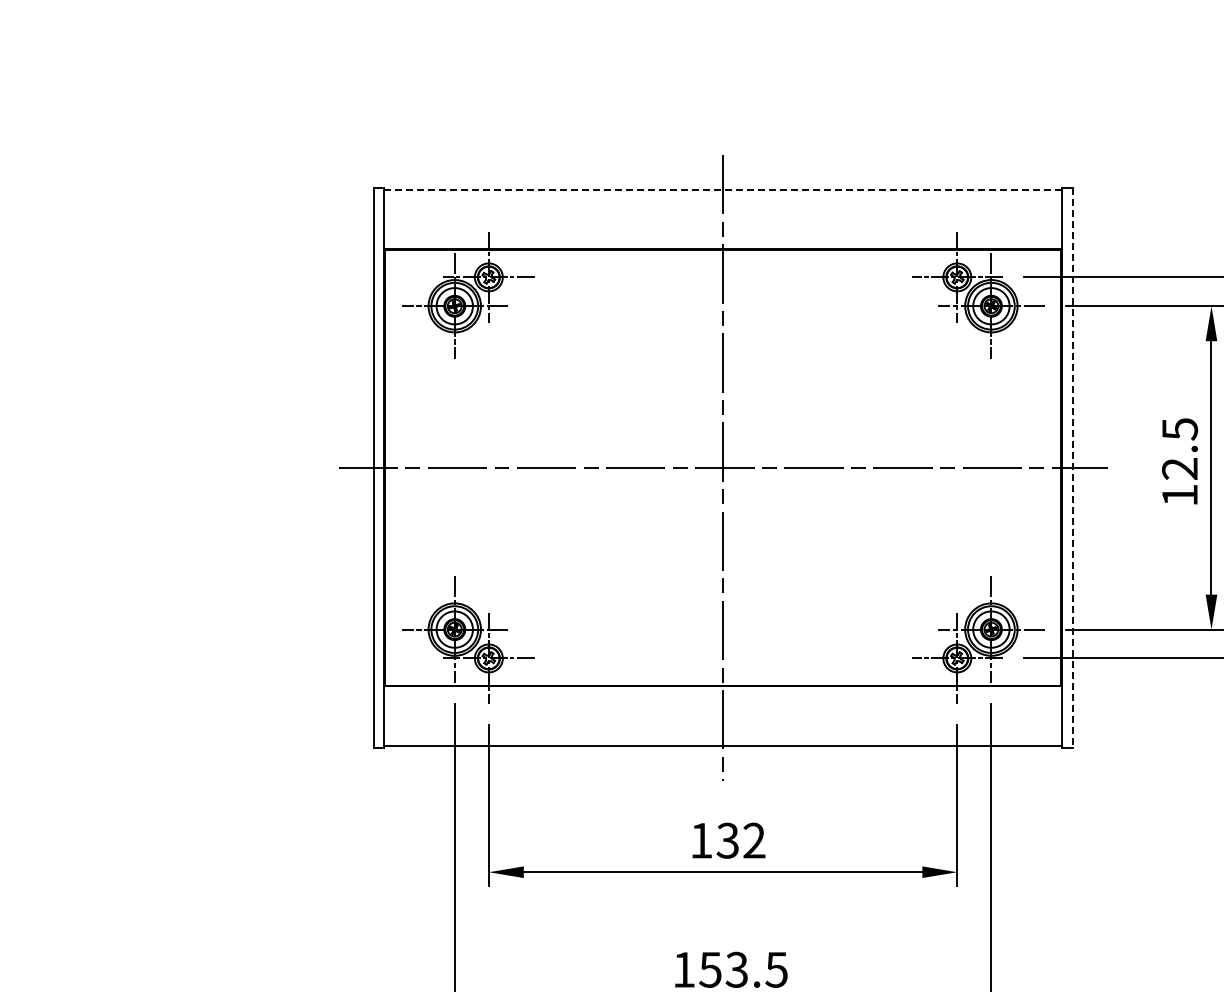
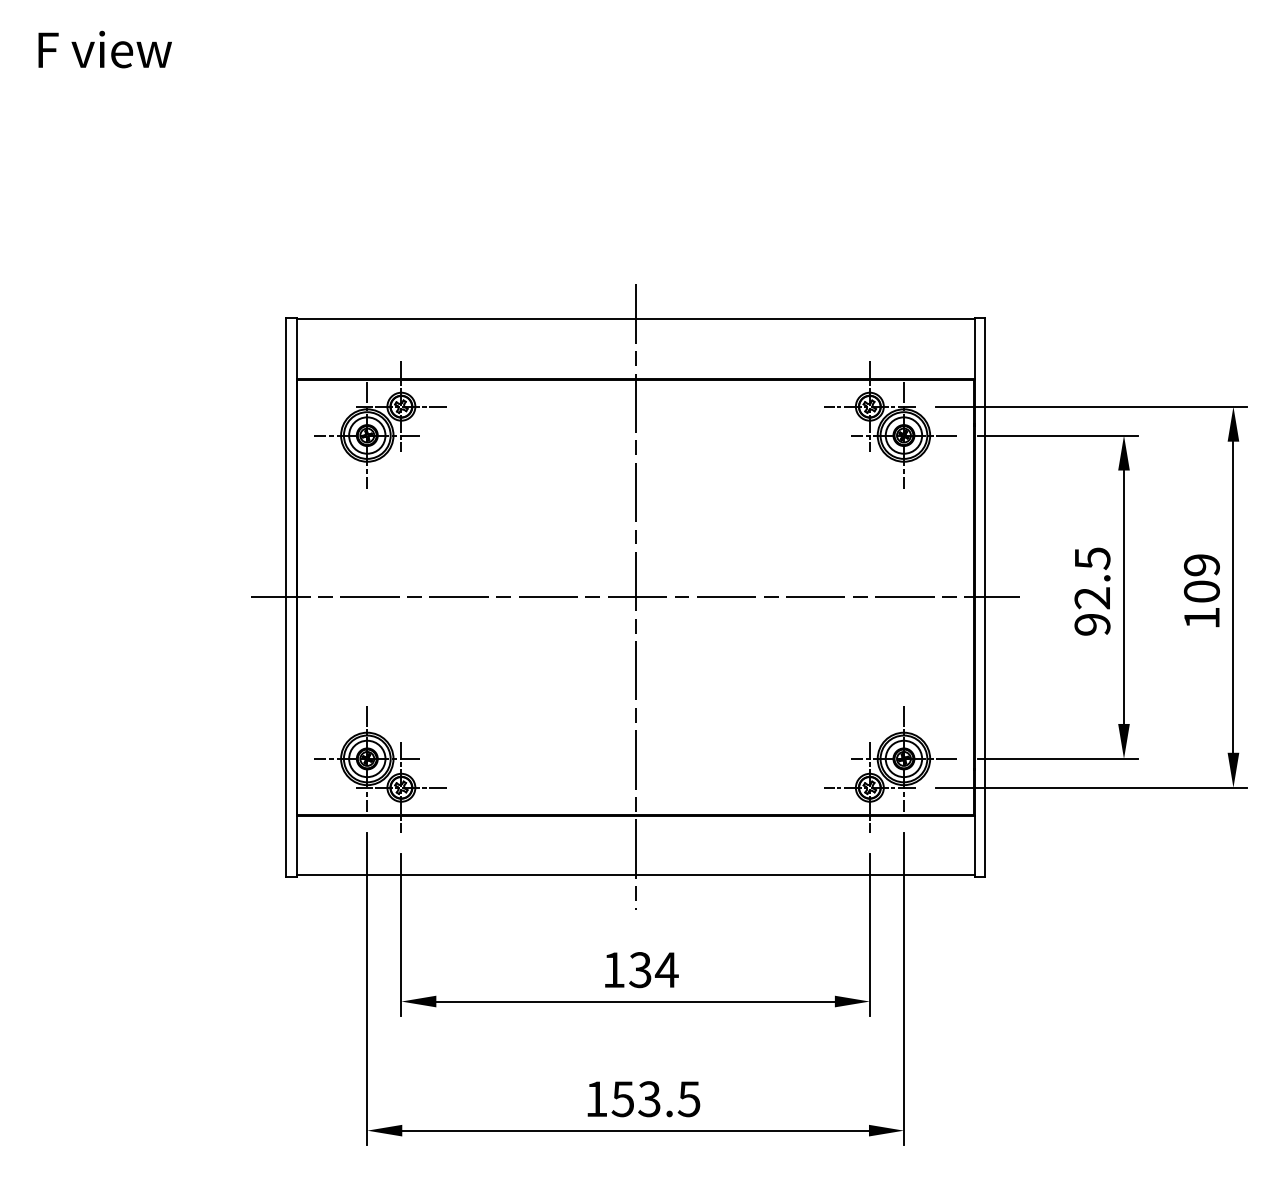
line: (723, 190) -> (636, 319), dashed -> solid
line: (1072, 468) -> (985, 597), dashed -> solid
text: (1179, 495) -> (1092, 624), 12.5 -> 92.5
text: (753, 840) -> (666, 969), 132 -> 134

